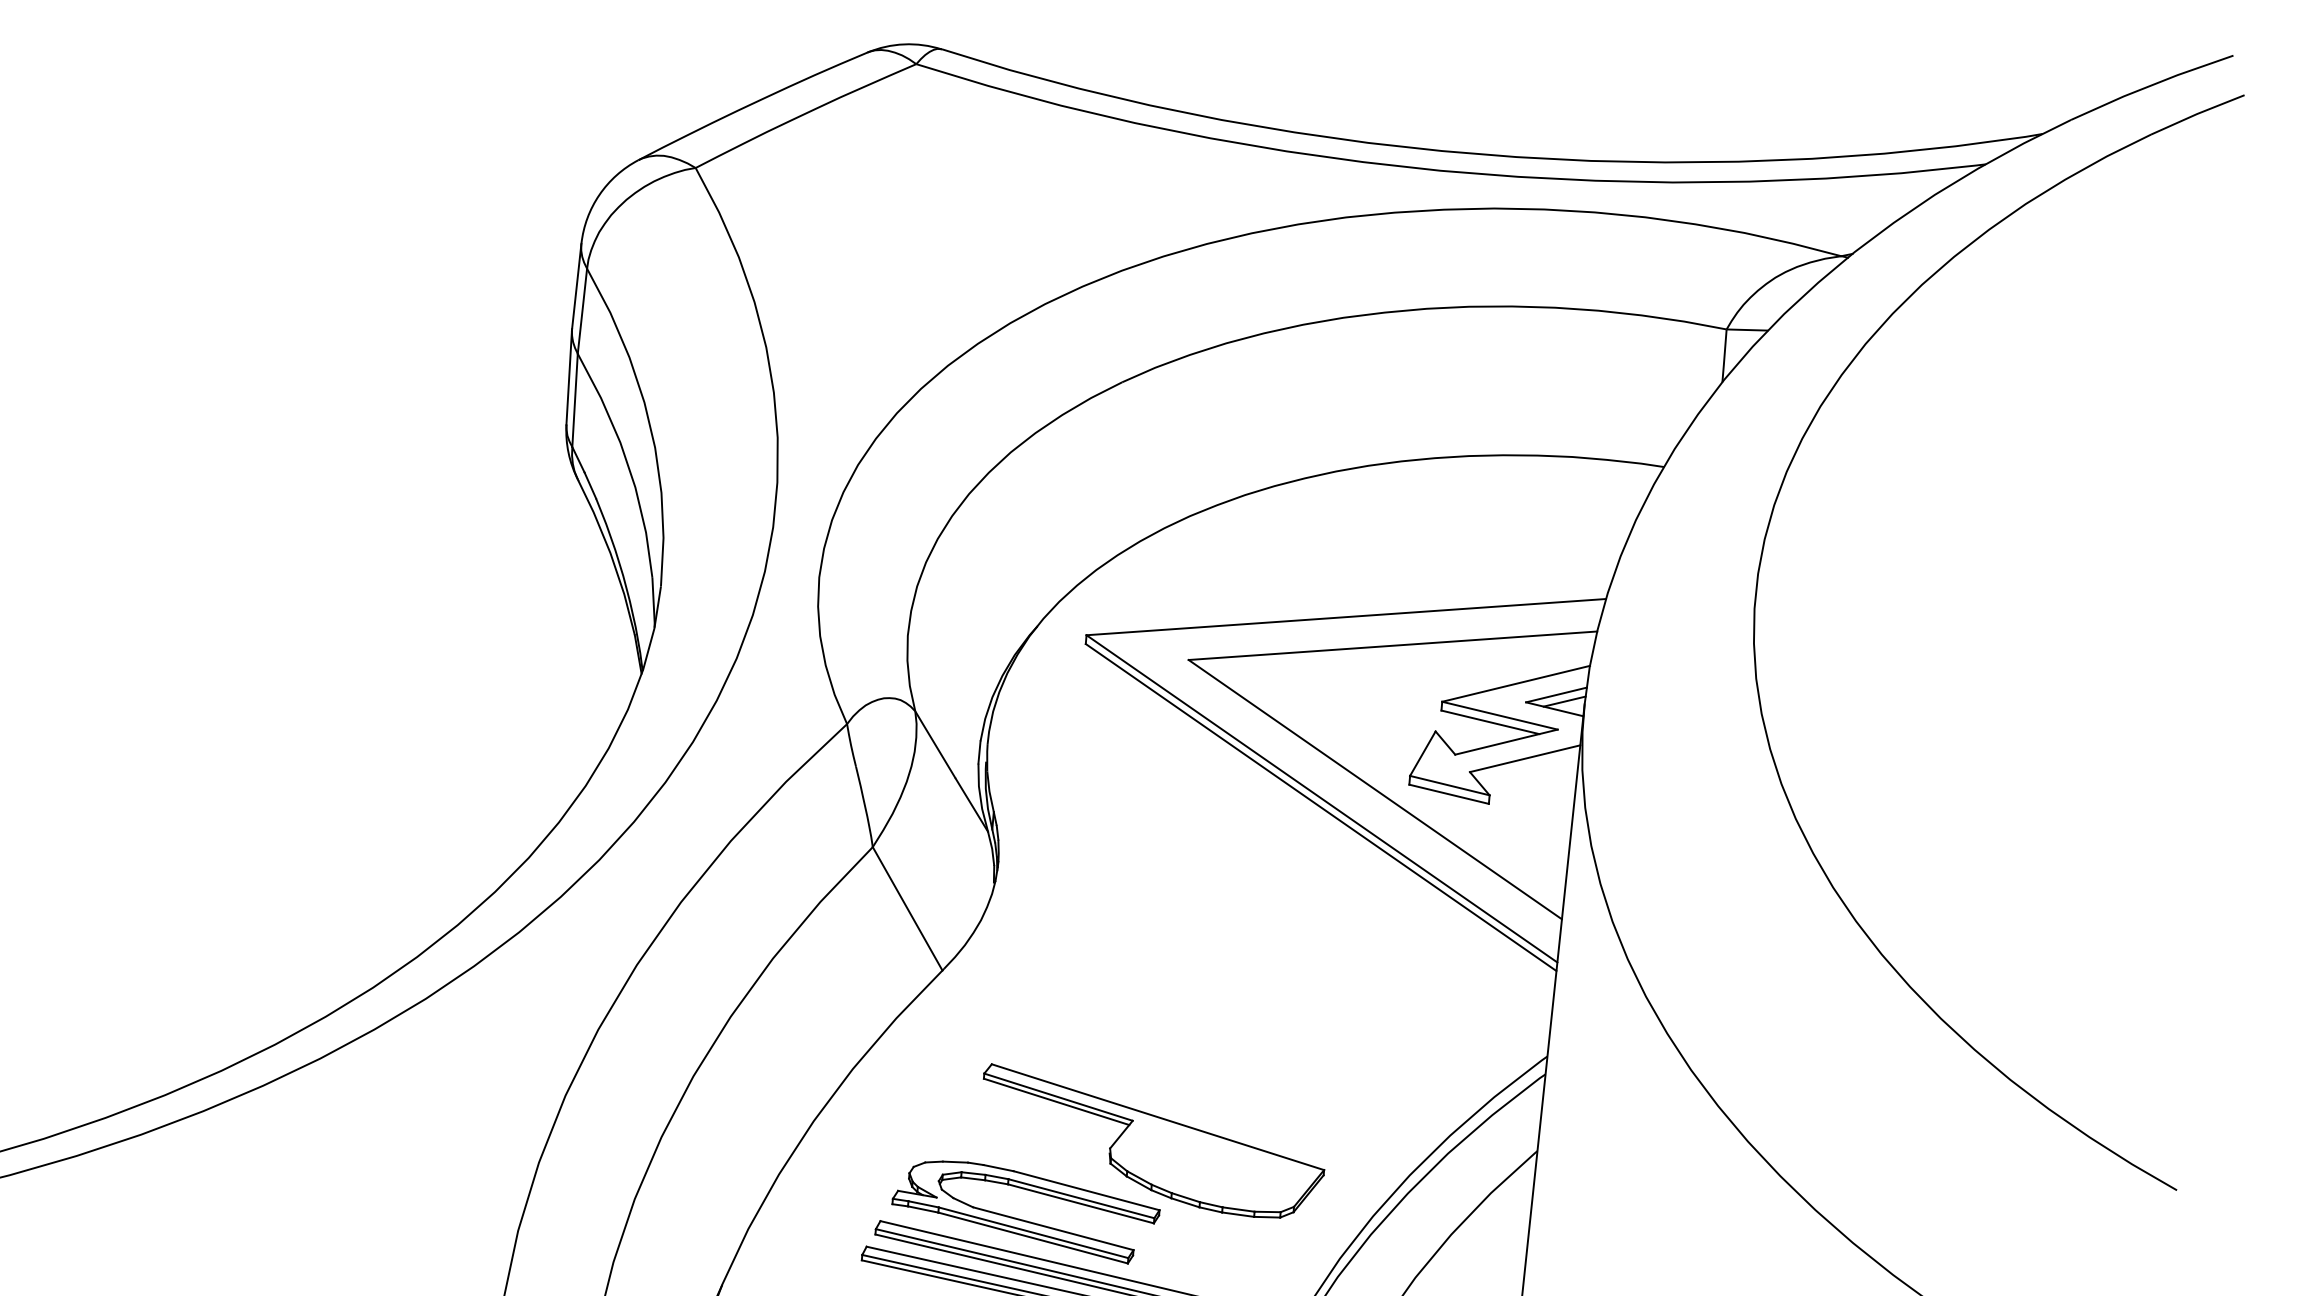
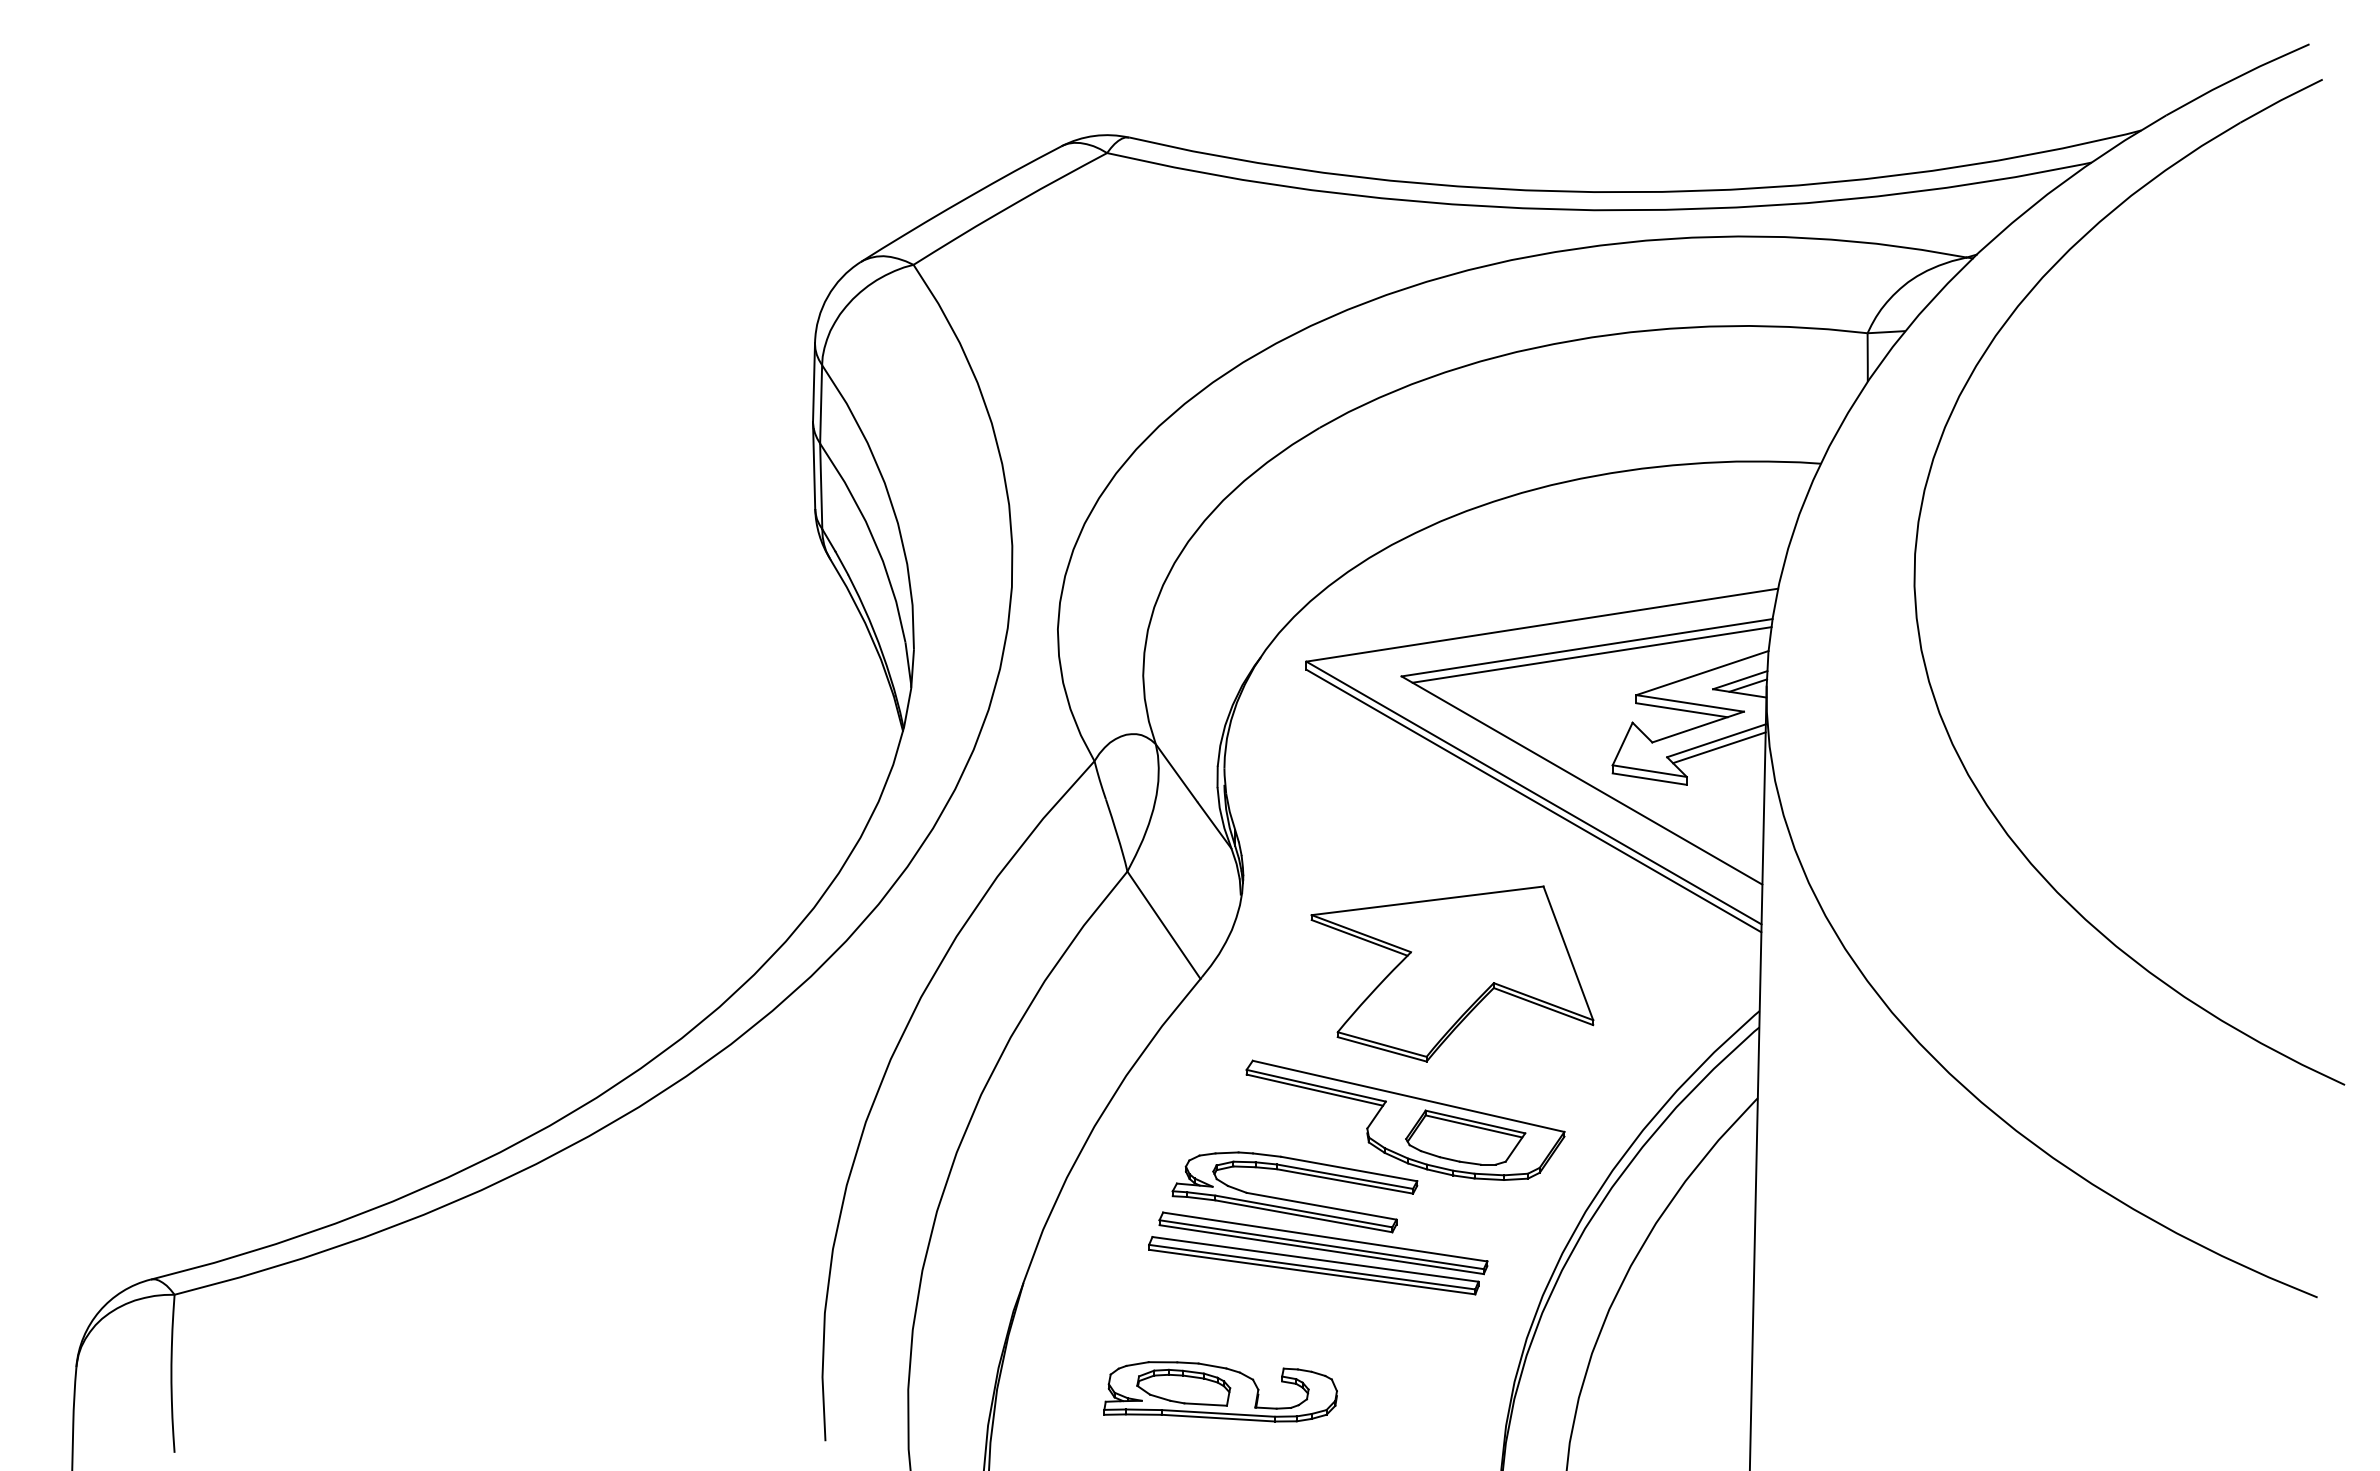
line: (1397, 653) -> (1591, 654), added
line: (1527, 766) -> (1719, 747), added
part: (1216, 987) -> (1452, 973), added
part: (1216, 1167) -> (1465, 1137), added

